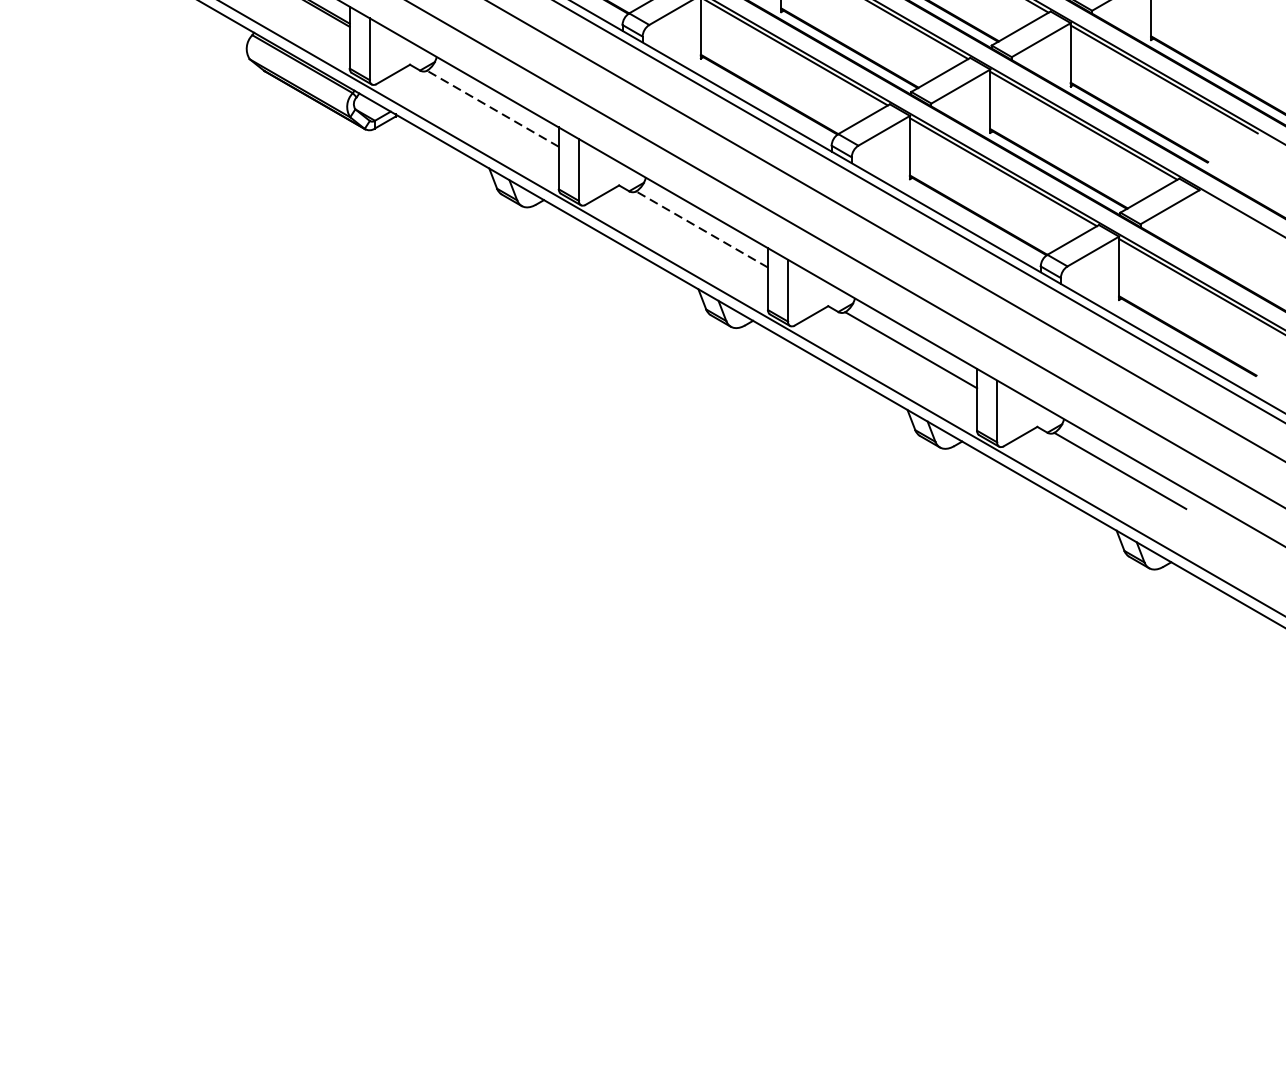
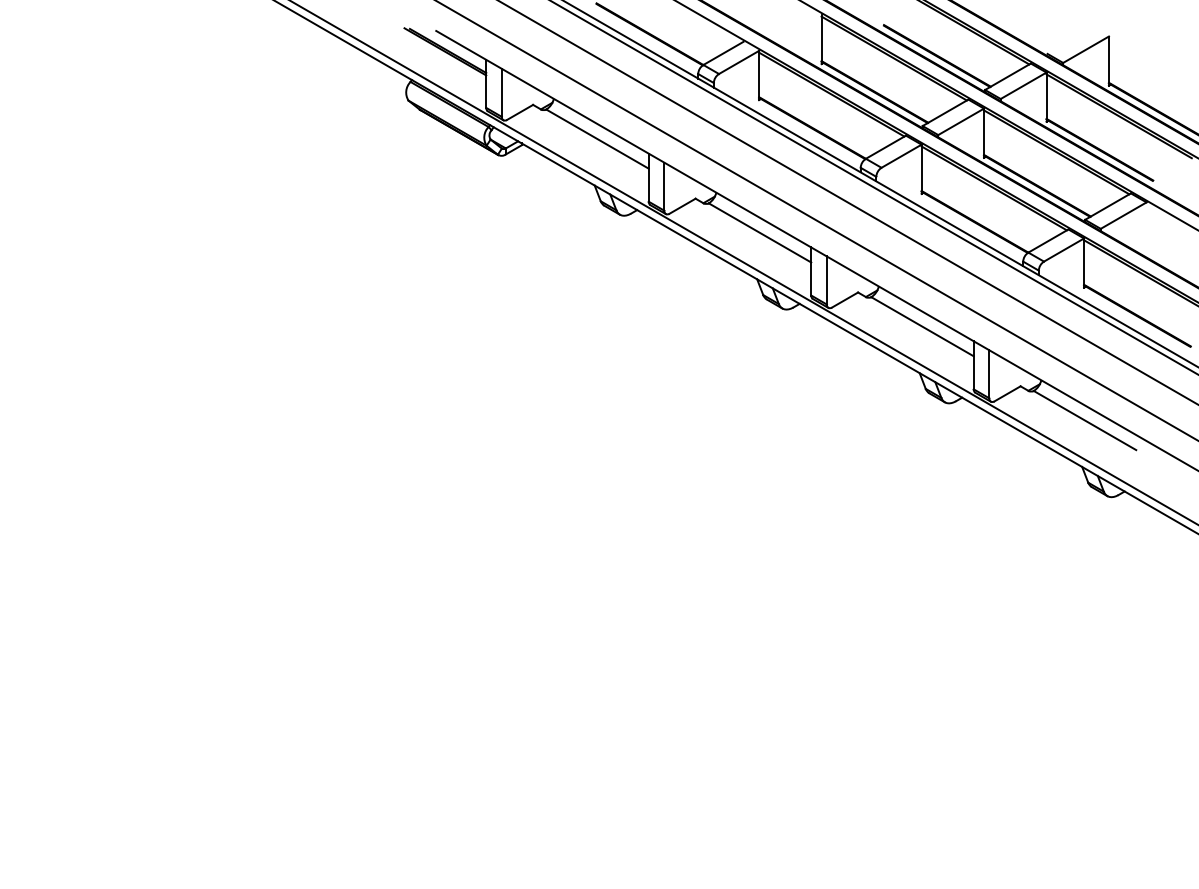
line: (492, 107) -> (597, 138), dashed -> solid
line: (701, 228) -> (759, 232), dashed -> solid

